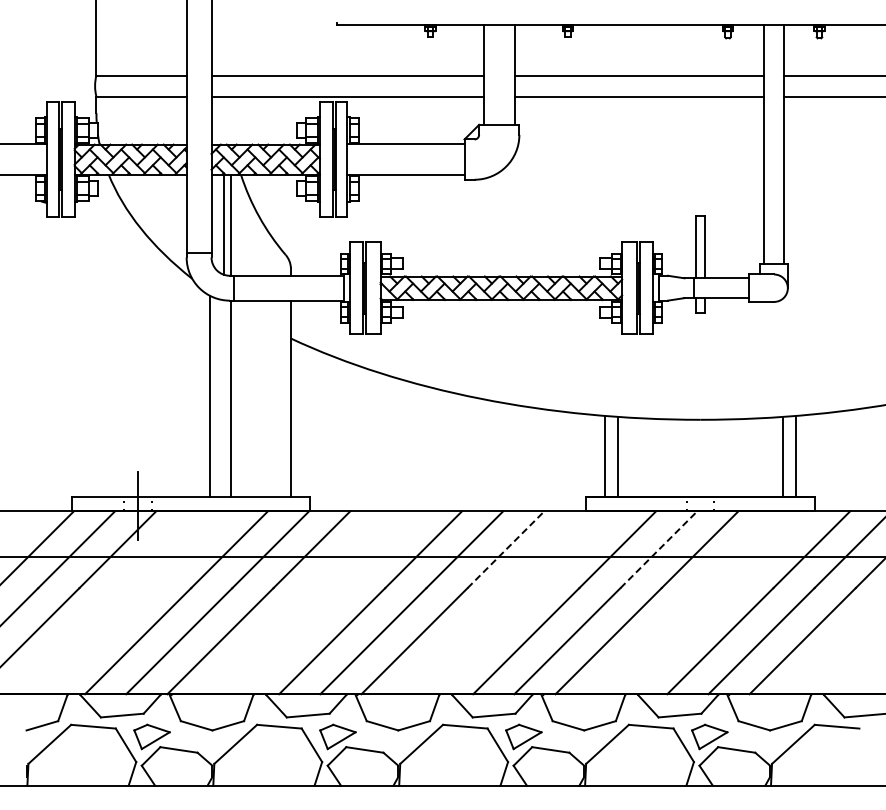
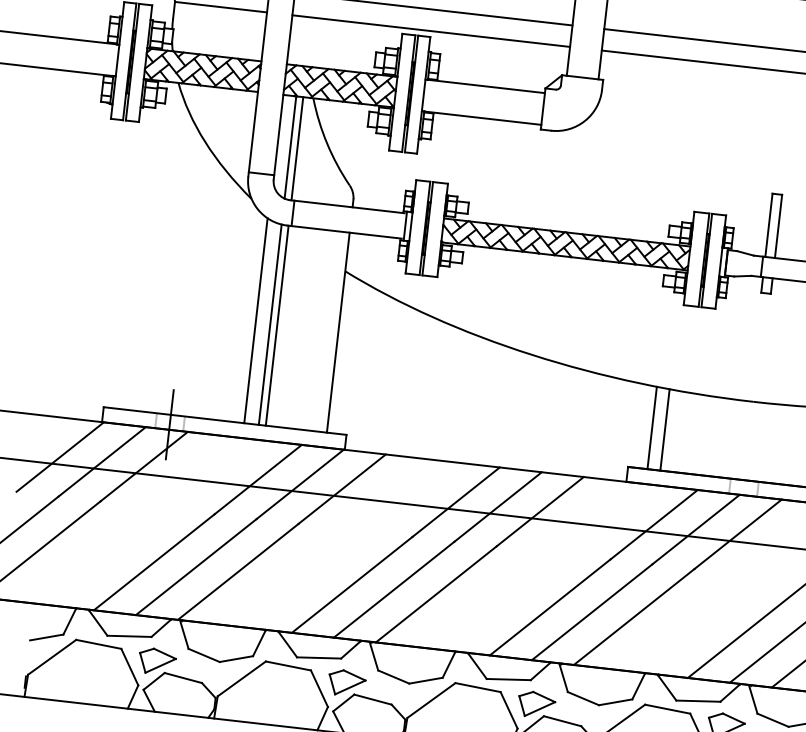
line: (224, 398) -> (270, 324), added
line: (506, 549) -> (540, 511), dashed -> solid
line: (659, 549) -> (696, 529), dashed -> solid

